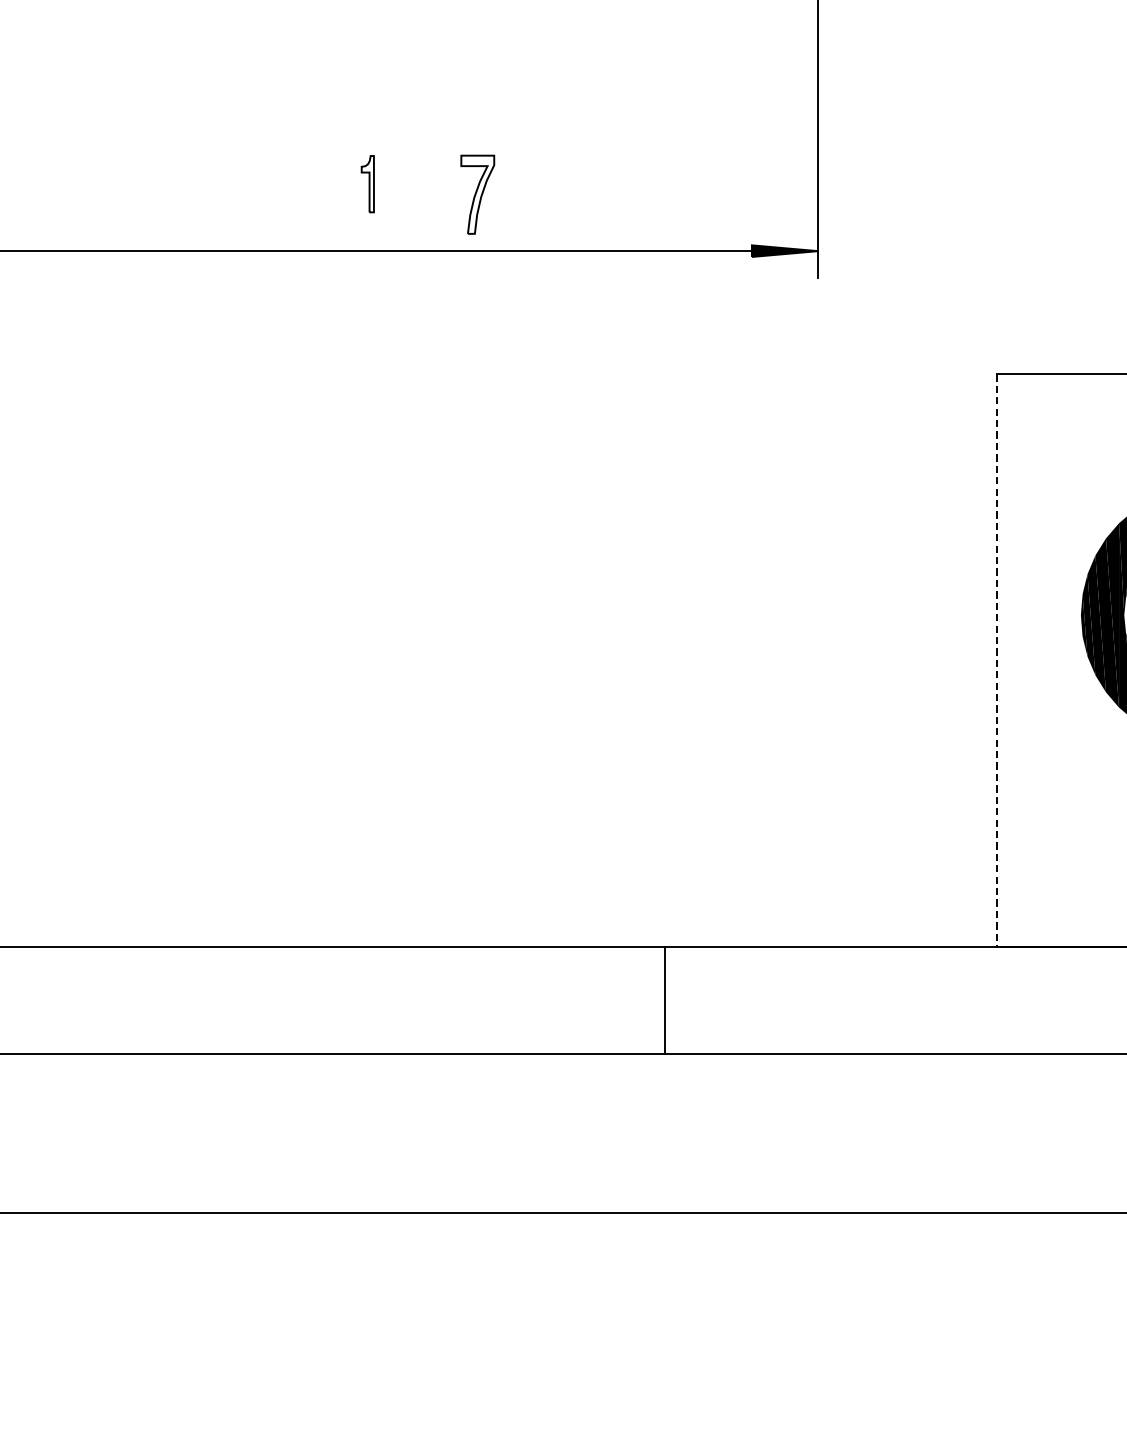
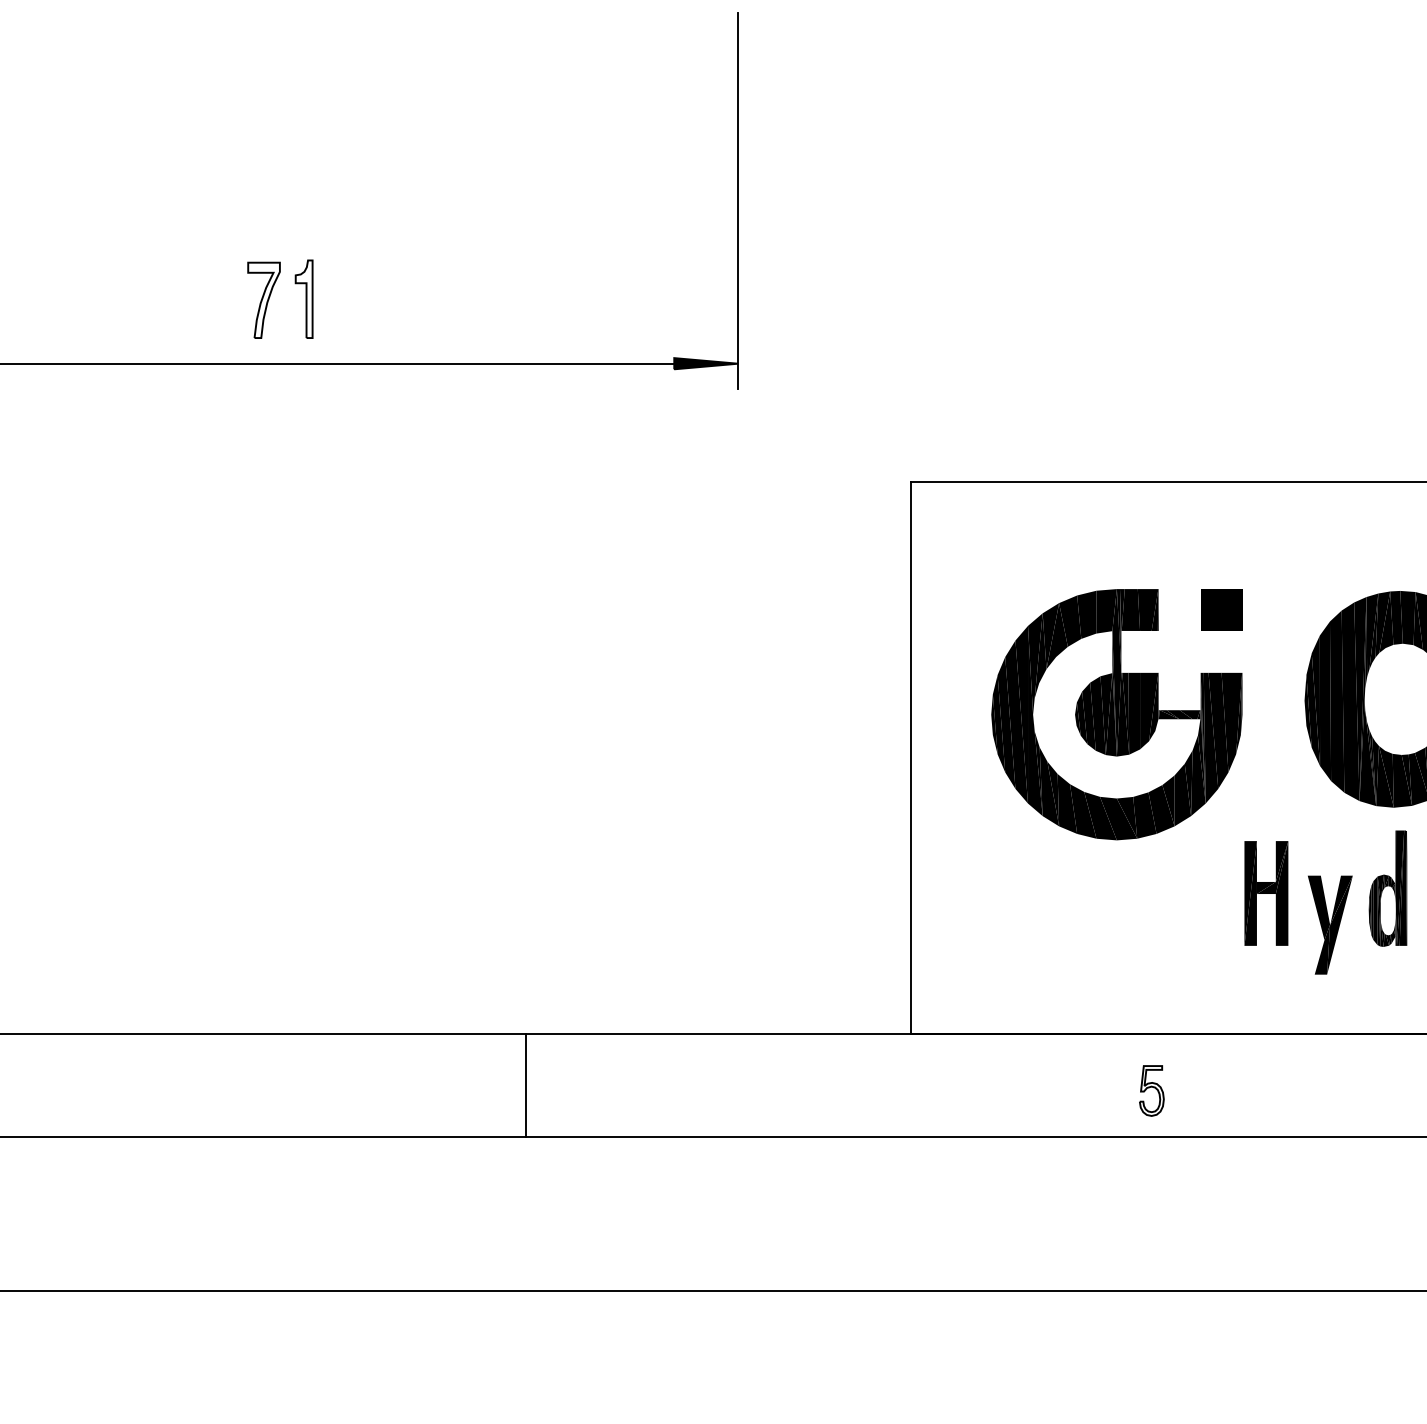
part: (367, 183) -> (303, 298), size x1.43
part: (477, 193) -> (263, 299), moved
line: (997, 660) -> (910, 758), dashed -> solid
line: (665, 1000) -> (525, 1085), moved

